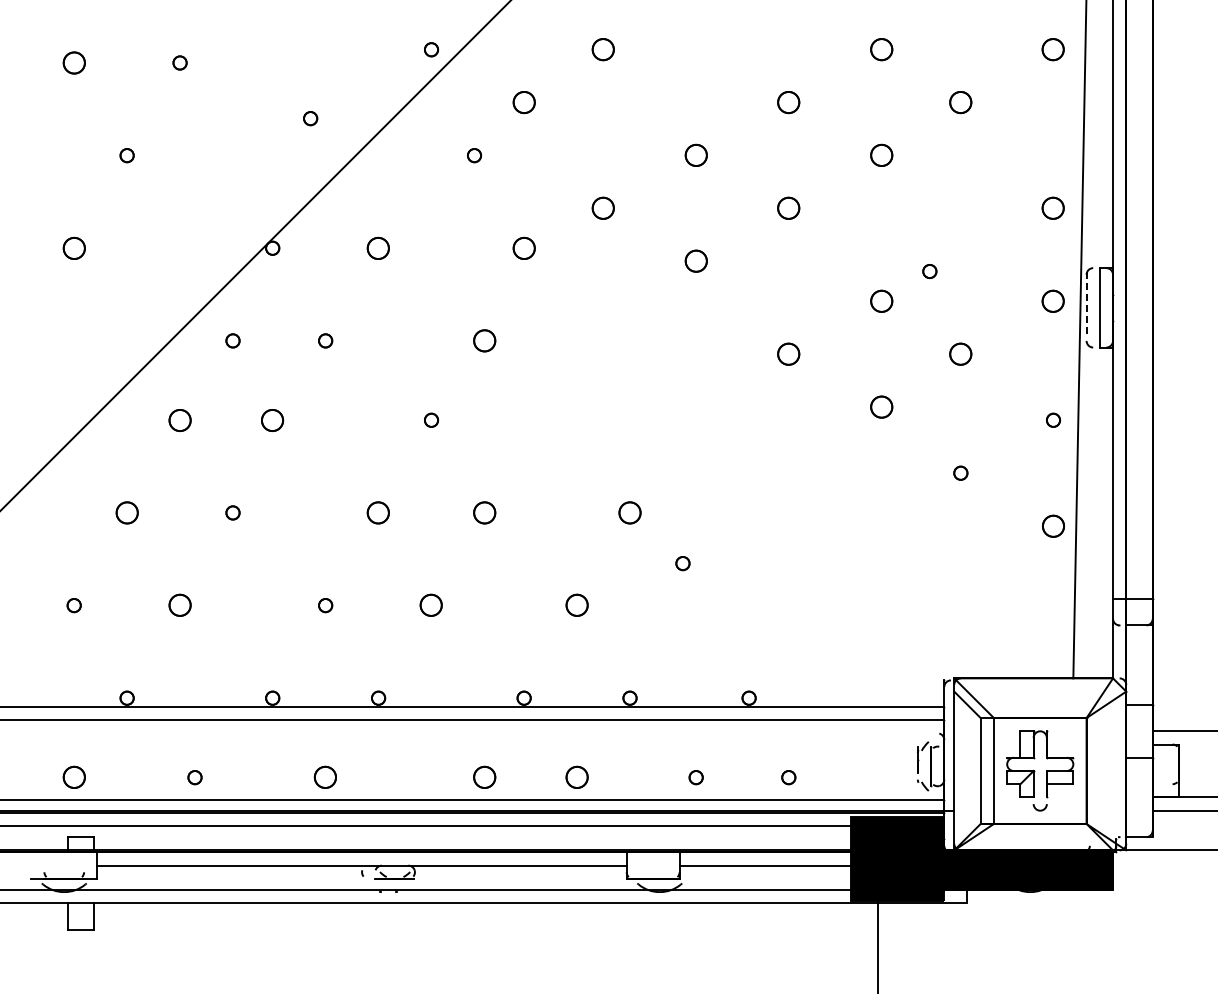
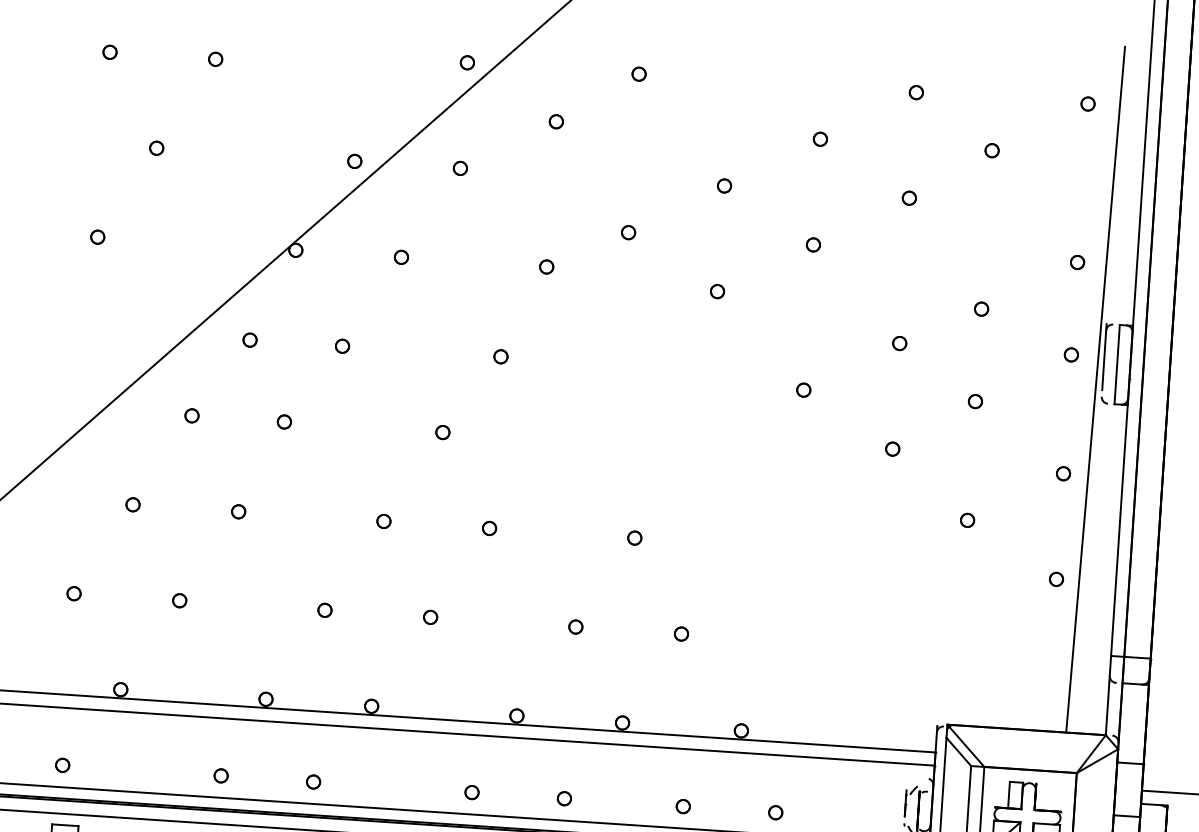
part: (603, 49) -> (639, 73), size x0.62
part: (880, 49) -> (915, 92), size x0.62
part: (1053, 49) -> (1088, 103), size x0.62
part: (73, 62) -> (109, 51), size x0.62
part: (523, 102) -> (555, 121), size x0.62
part: (788, 102) -> (820, 139), size x0.62
part: (960, 102) -> (991, 150), size x0.62
part: (310, 118) -> (354, 161), moved
part: (474, 155) -> (460, 168), moved
part: (695, 155) -> (723, 185), size x0.62
part: (880, 155) -> (908, 198), size x0.62
part: (603, 208) -> (628, 232), size x0.62
part: (788, 208) -> (813, 244), size x0.62
part: (1053, 208) -> (1077, 262), size x0.62
part: (73, 247) -> (97, 236), size x0.62
part: (378, 247) -> (401, 256), size x0.62
part: (523, 247) -> (546, 266), size x0.62
part: (695, 261) -> (716, 291), size x0.62
part: (929, 271) -> (981, 309), moved
part: (880, 300) -> (898, 342), size x0.62
part: (1053, 300) -> (1071, 354), size x0.62
line: (1086, 300) -> (1104, 356), dashed -> solid
part: (483, 340) -> (500, 356), size x0.62
part: (788, 353) -> (803, 389), size x0.62
part: (960, 353) -> (975, 400), size x0.62
part: (880, 406) -> (891, 448), size x0.62
part: (179, 419) -> (191, 415), size x0.62
part: (272, 419) -> (284, 421), size x0.62
part: (126, 512) -> (132, 504), size x0.62
part: (378, 512) -> (383, 521), size x0.62
part: (483, 512) -> (488, 527), size x0.62
part: (629, 512) -> (634, 537), size x0.62
part: (1053, 525) -> (1056, 578), size x0.62
part: (682, 563) -> (681, 633), moved
part: (179, 605) -> (179, 600), size x0.62
part: (431, 605) -> (430, 617), size x0.62
part: (576, 605) -> (575, 626), size x0.62
part: (73, 777) -> (61, 765), size x0.62
part: (194, 777) -> (220, 775), moved
part: (325, 777) -> (313, 781), size x0.62
part: (483, 777) -> (471, 792), size x0.62
part: (576, 777) -> (563, 798), size x0.62

